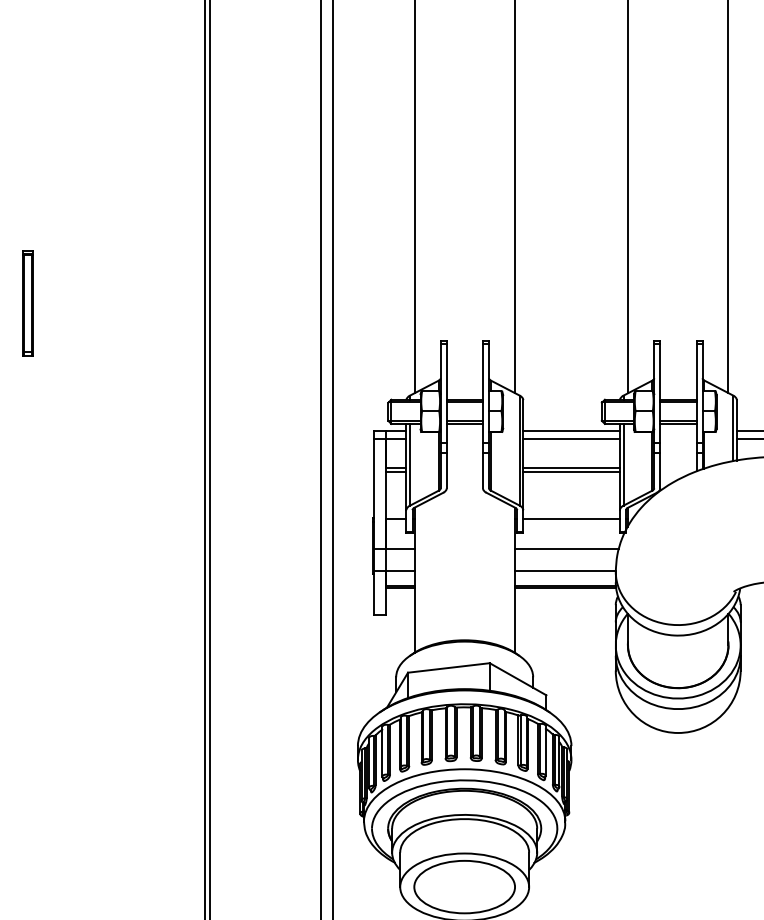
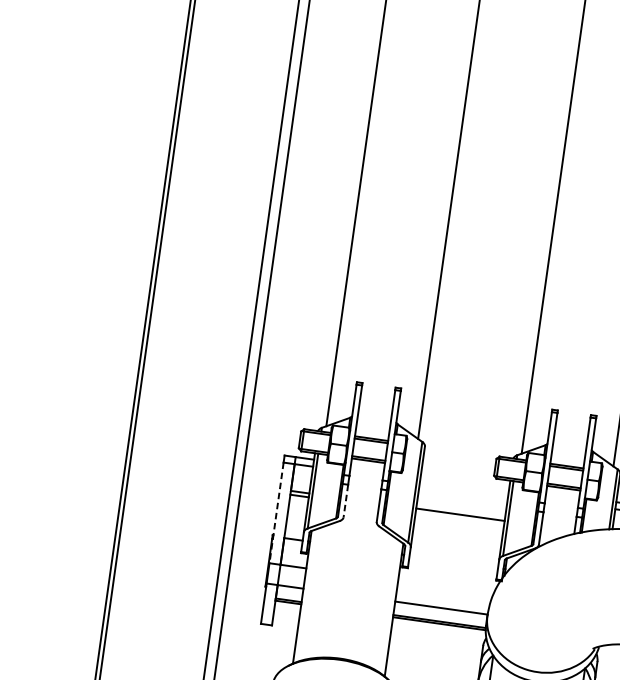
line: (571, 430) -> (465, 480), removed
line: (571, 438) -> (464, 487), removed
line: (446, 470) -> (345, 501), solid -> dashed
line: (571, 472) -> (459, 518), removed
line: (374, 494) -> (276, 513), solid -> dashed
line: (571, 519) -> (453, 561), removed
line: (566, 548) -> (445, 587), removed

